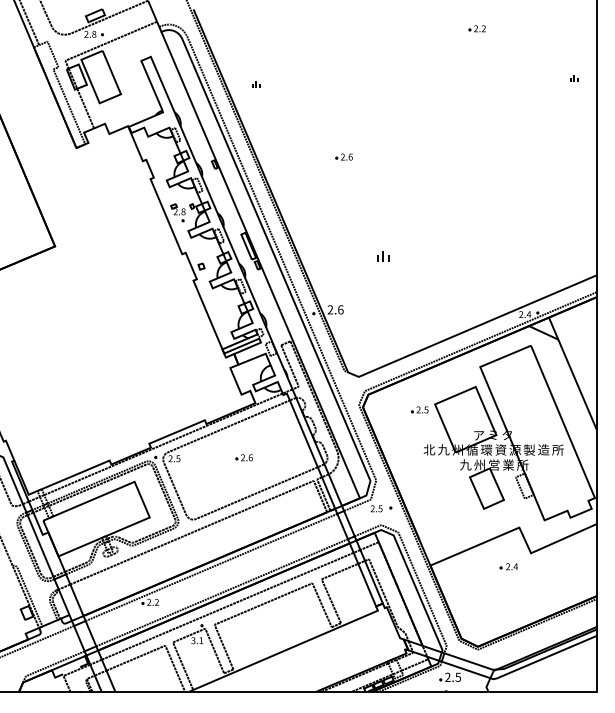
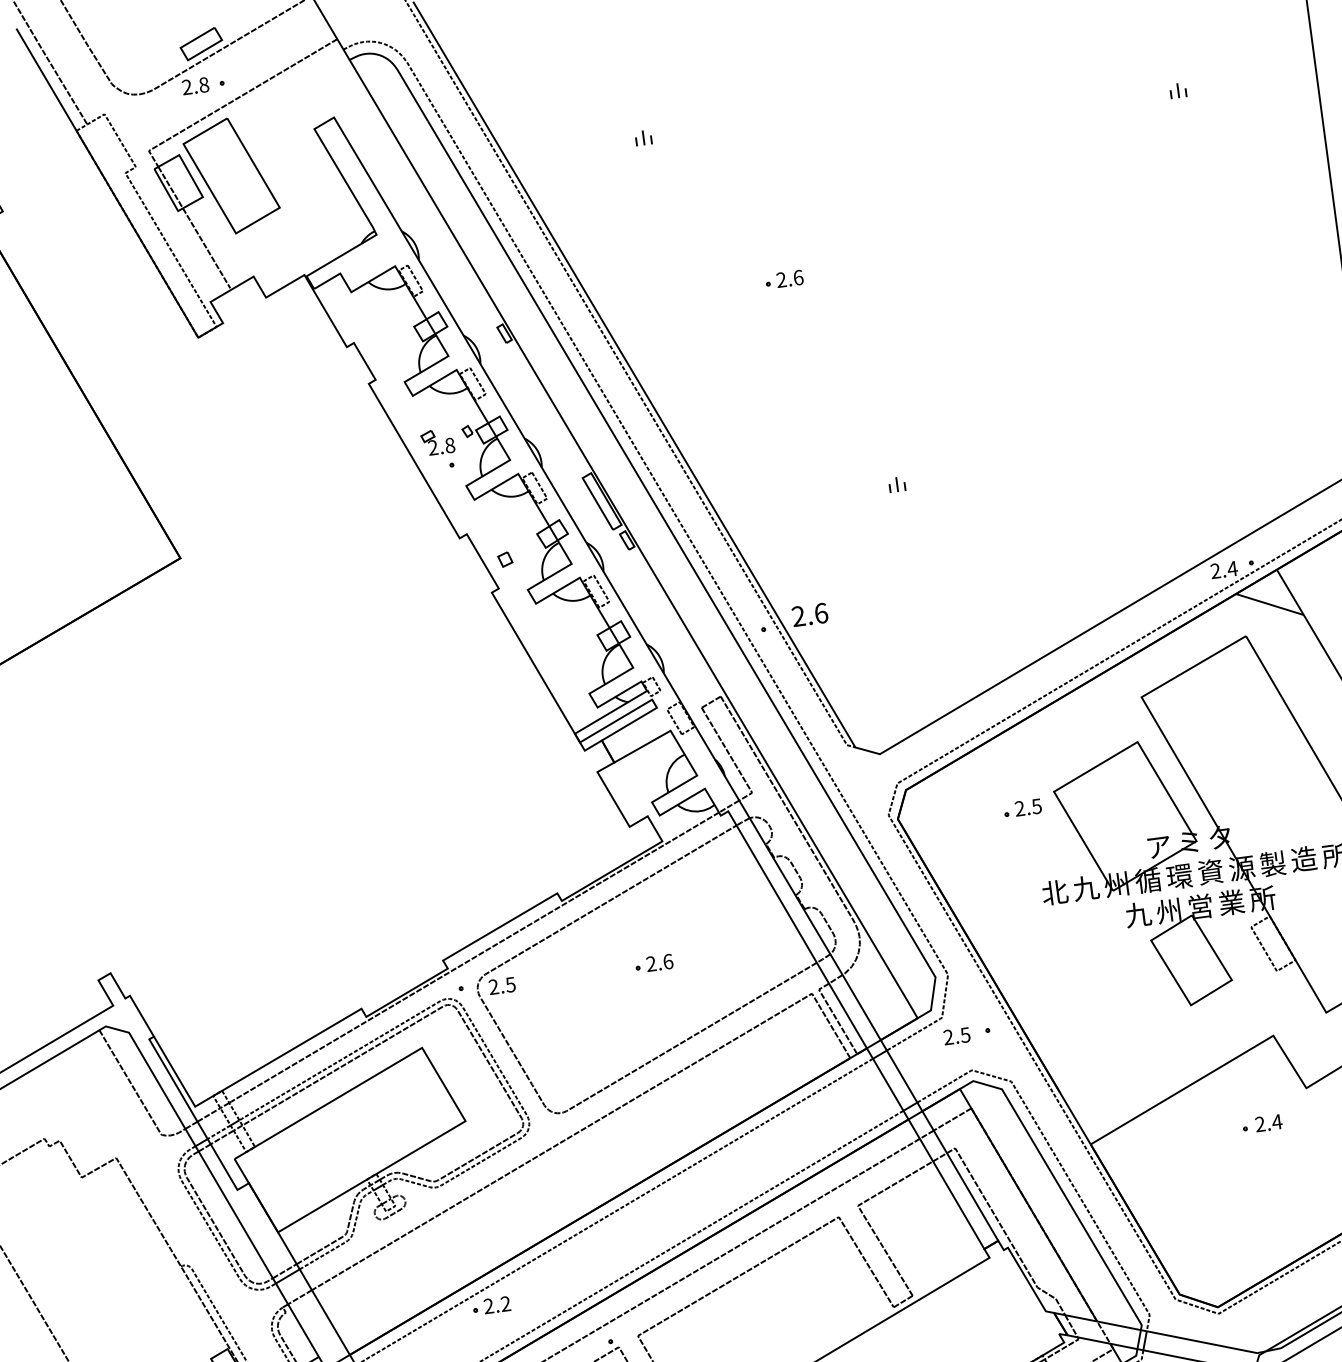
part: (574, 78) -> (1178, 90), moved
part: (256, 84) -> (643, 137), moved
part: (382, 256) -> (896, 484), size x0.62

